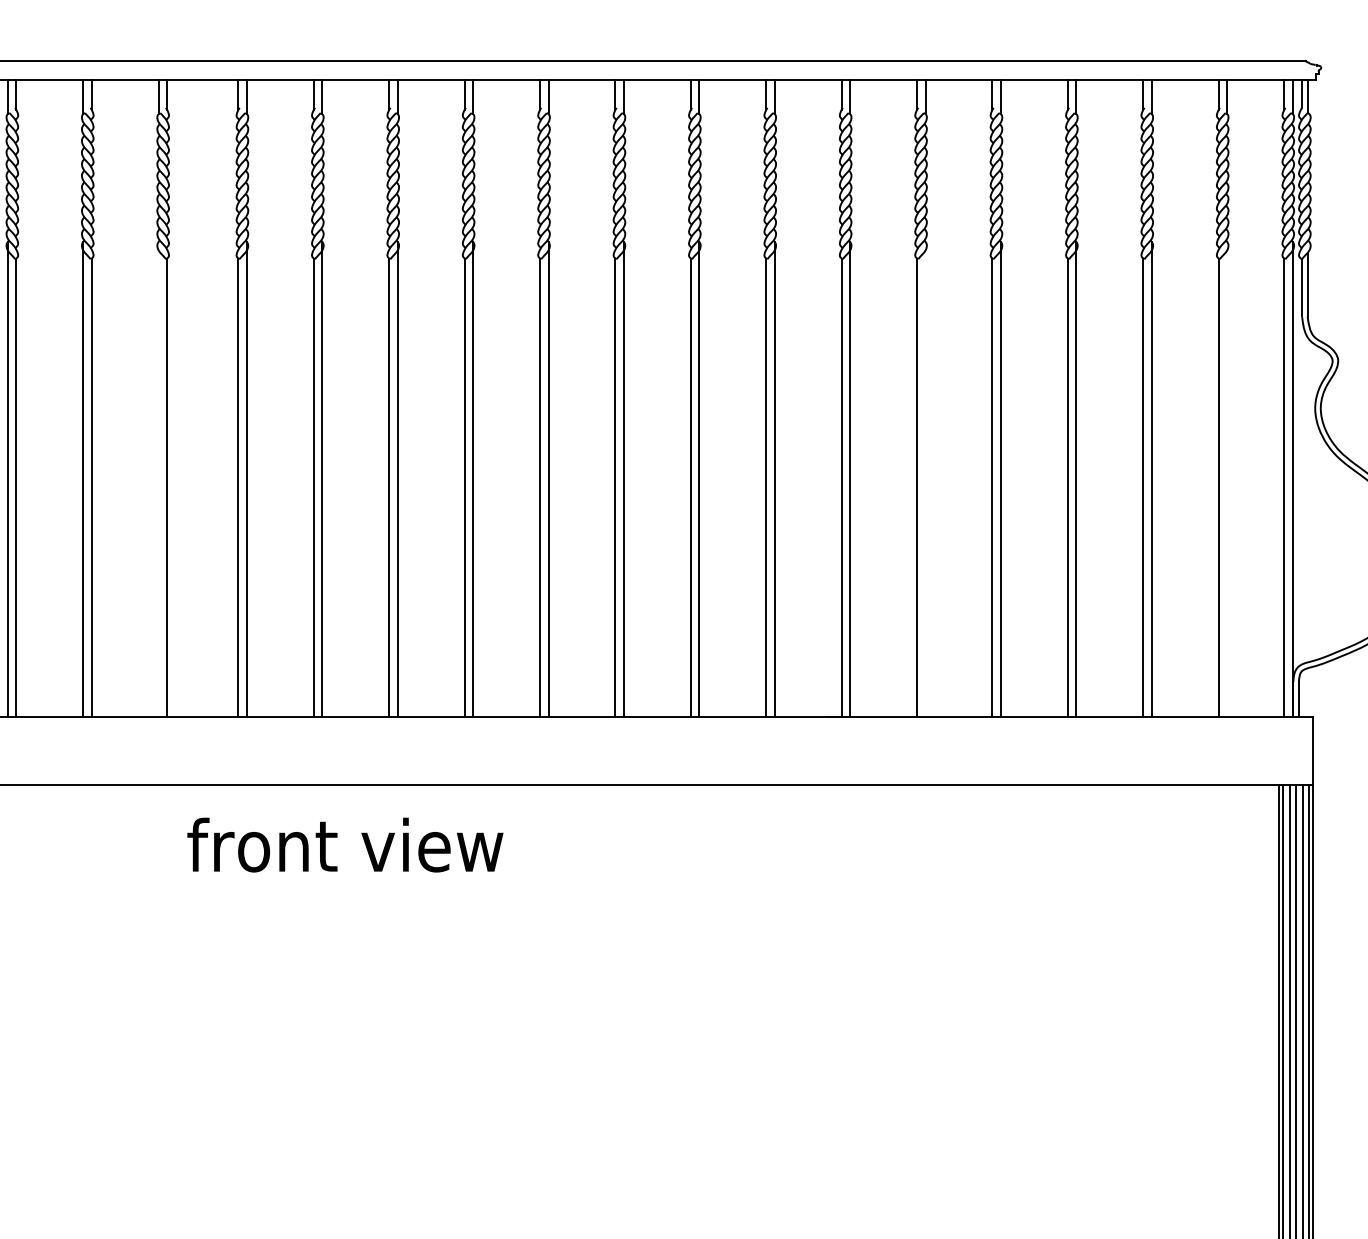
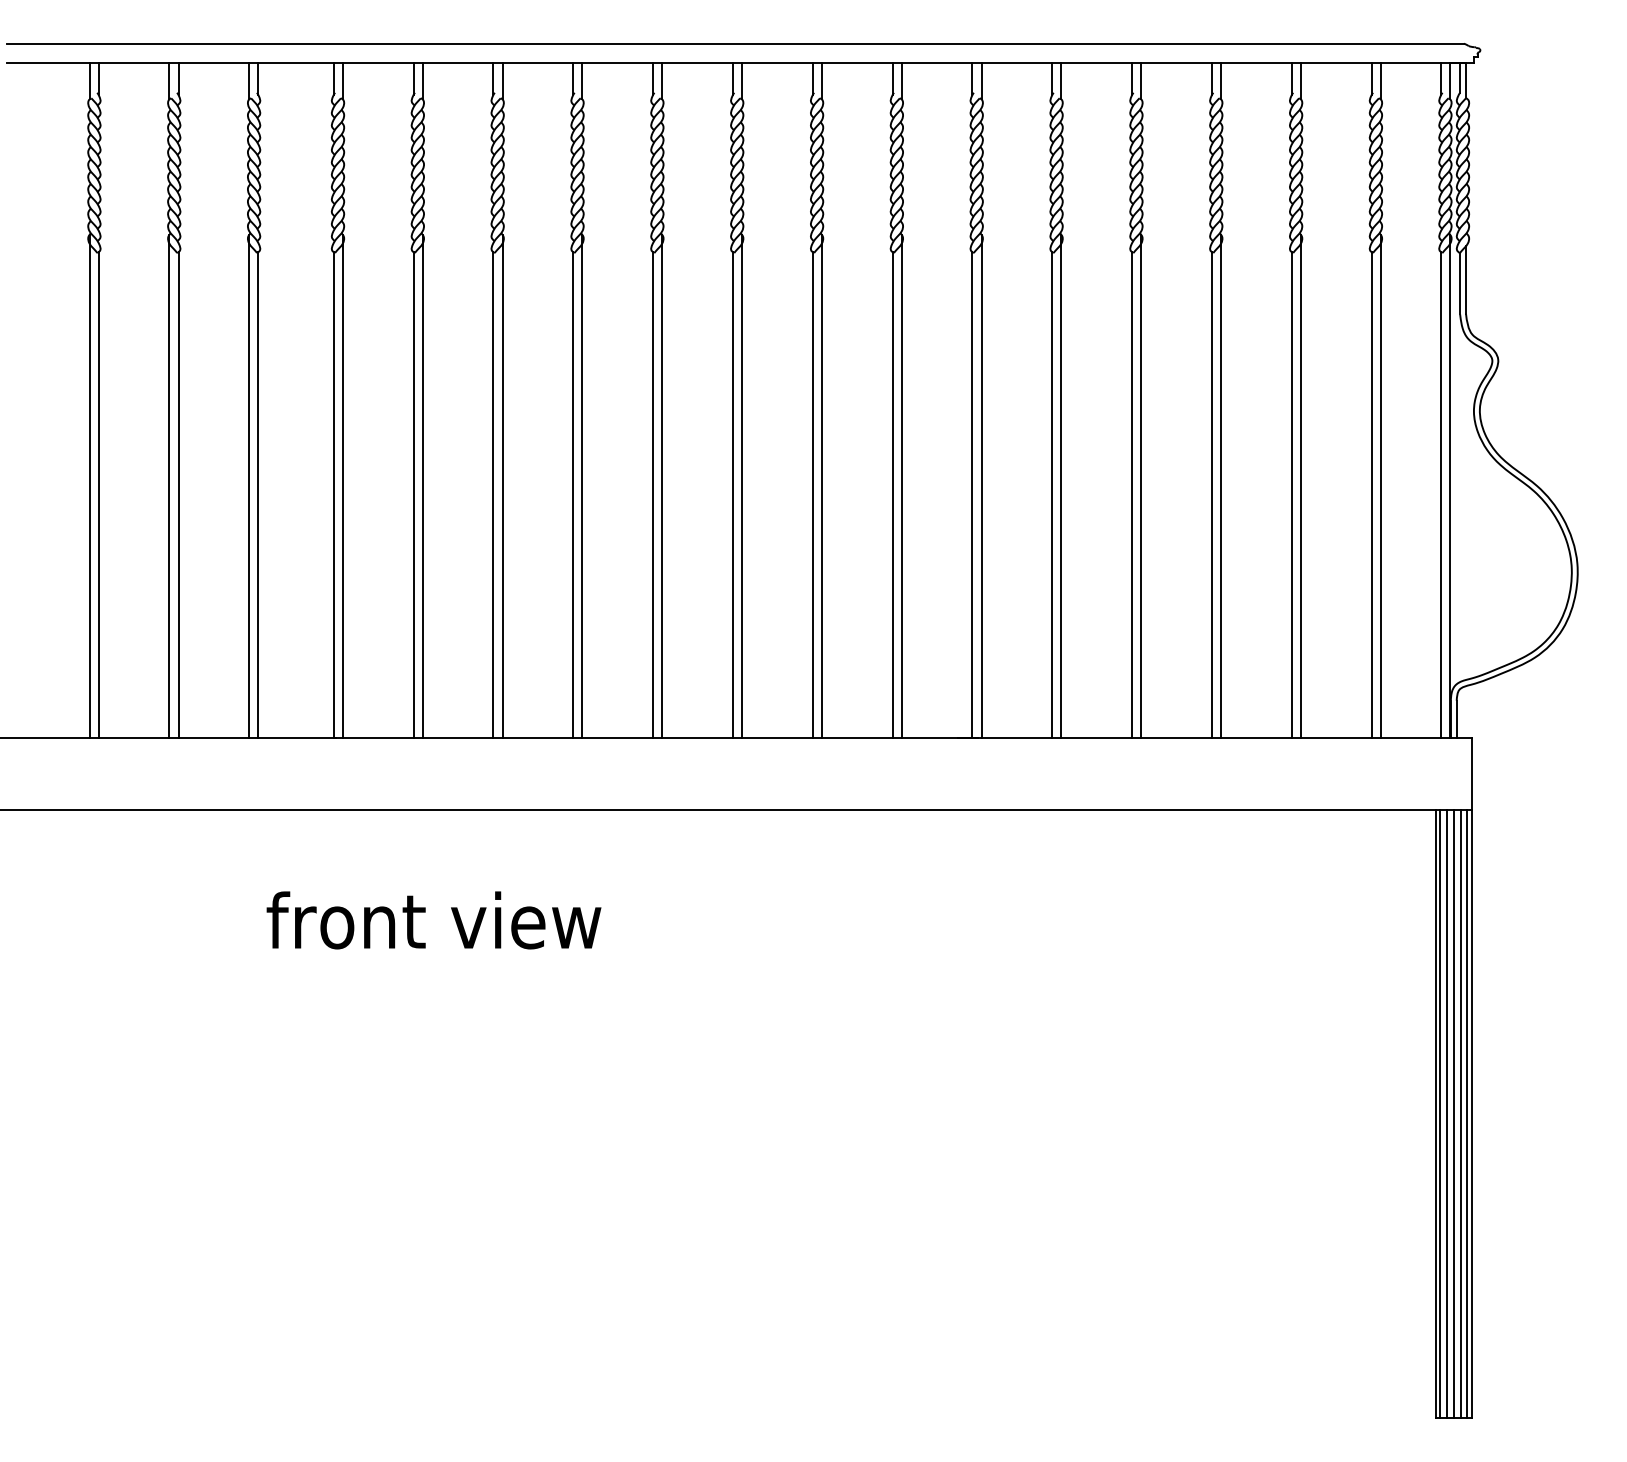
line: (158, 479) -> (249, 486), added
line: (925, 479) -> (1061, 486), added
line: (1226, 479) -> (1380, 486), added
text: (344, 845) -> (433, 920), moved

